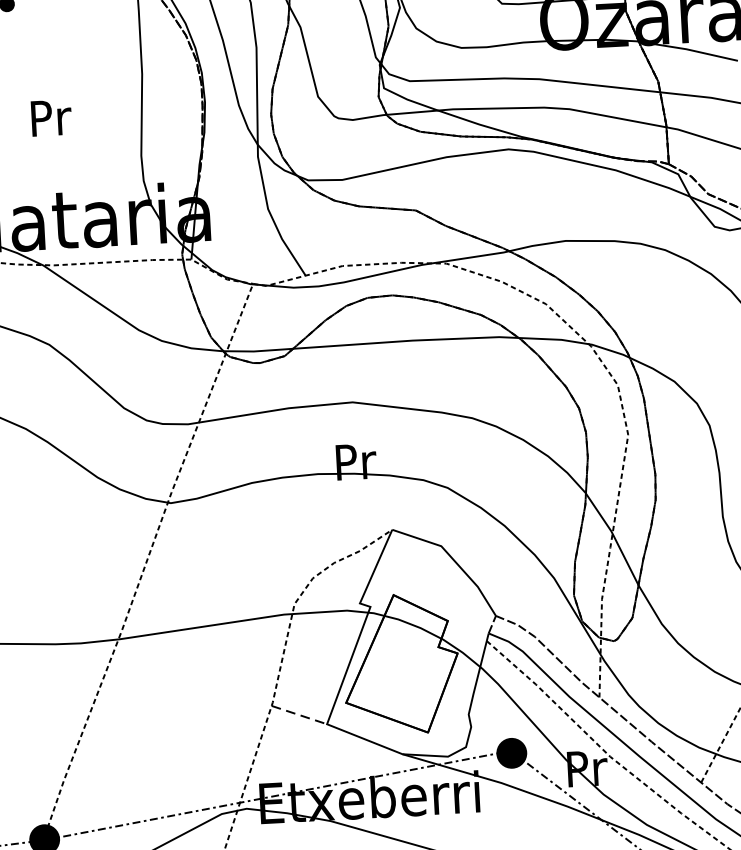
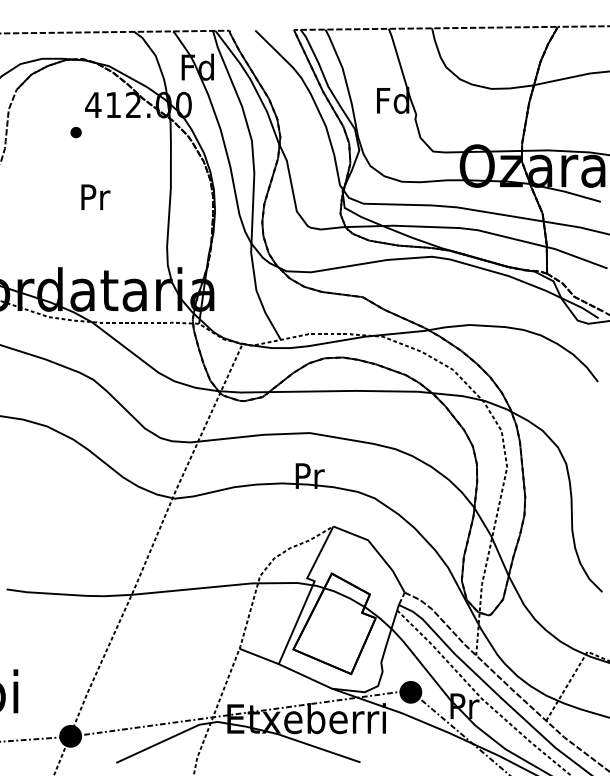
text: (51, 116) -> (95, 196), moved
line: (299, 715) -> (259, 656), dashed -> solid

